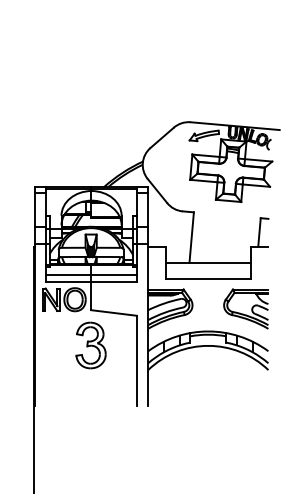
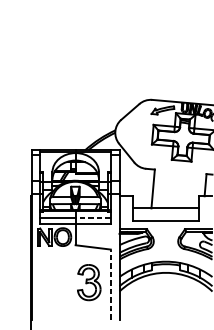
line: (114, 274) -> (93, 217), solid -> dashed
part: (90, 345) -> (88, 282), moved
line: (137, 360) -> (111, 284), solid -> dashed

